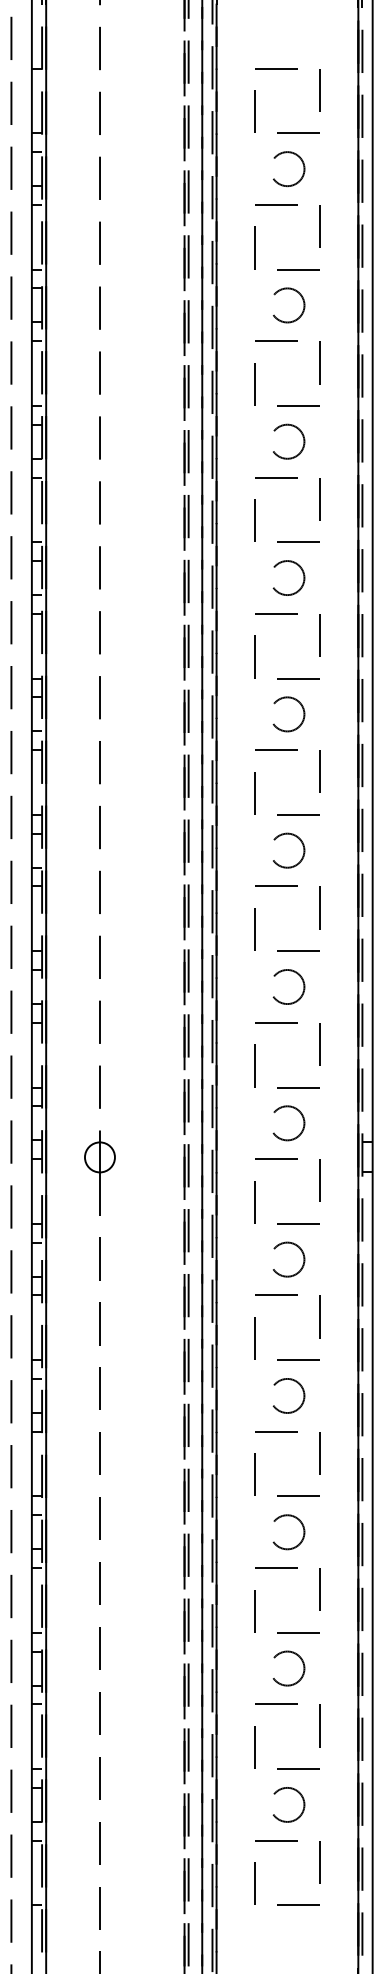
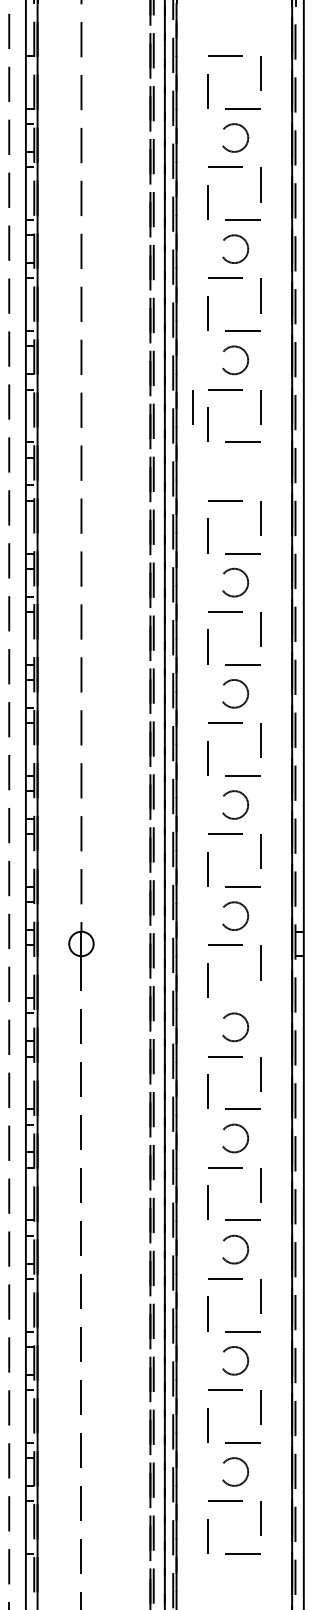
line: (236, 499) -> (192, 407), added
circle: (288, 577) -> (235, 471), removed
line: (298, 1223) -> (243, 997), removed

